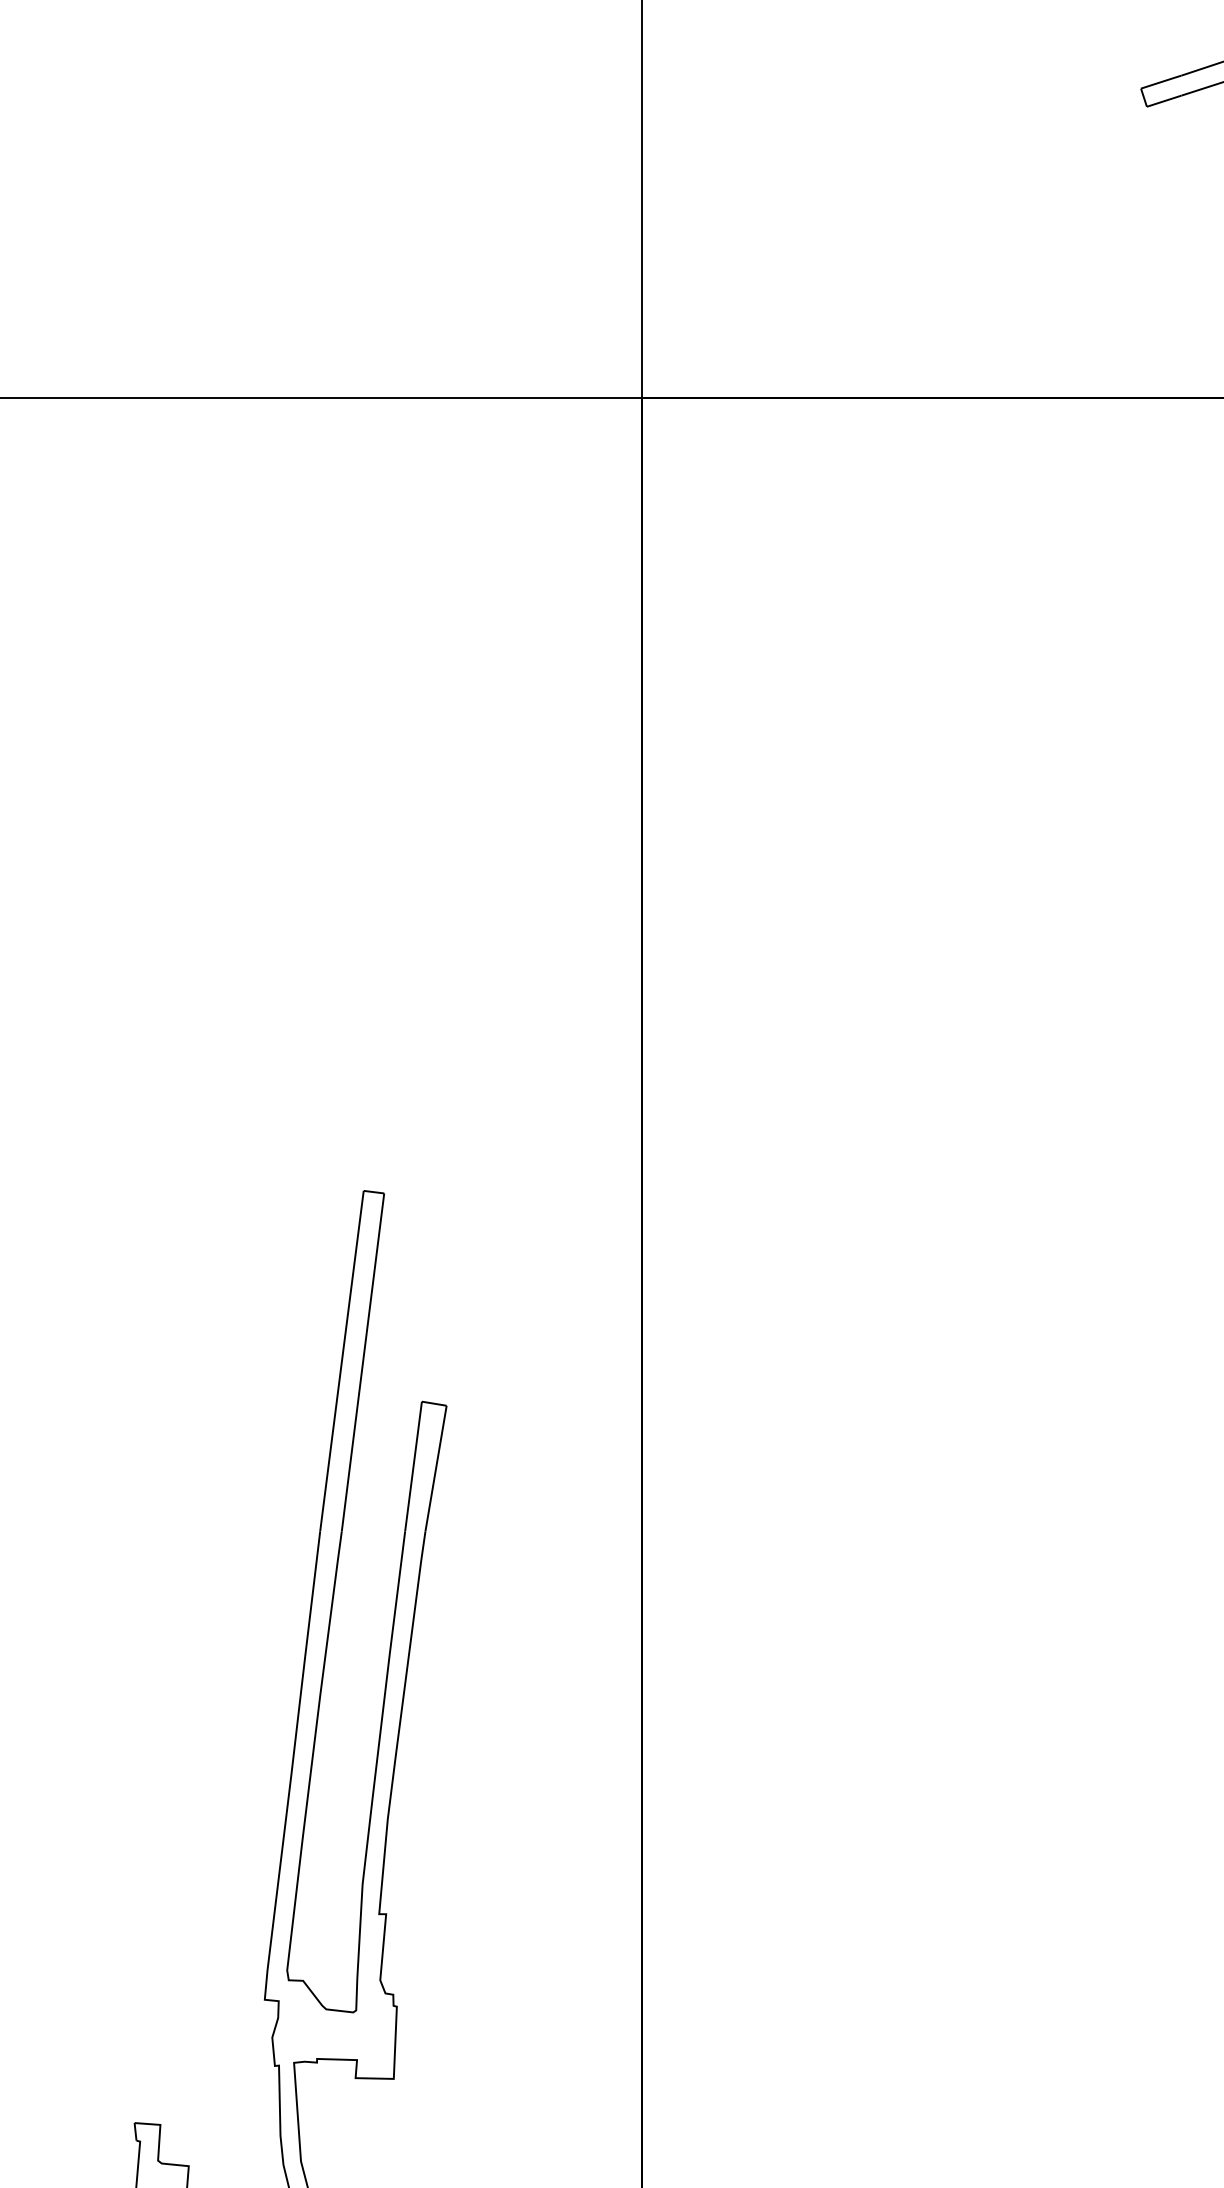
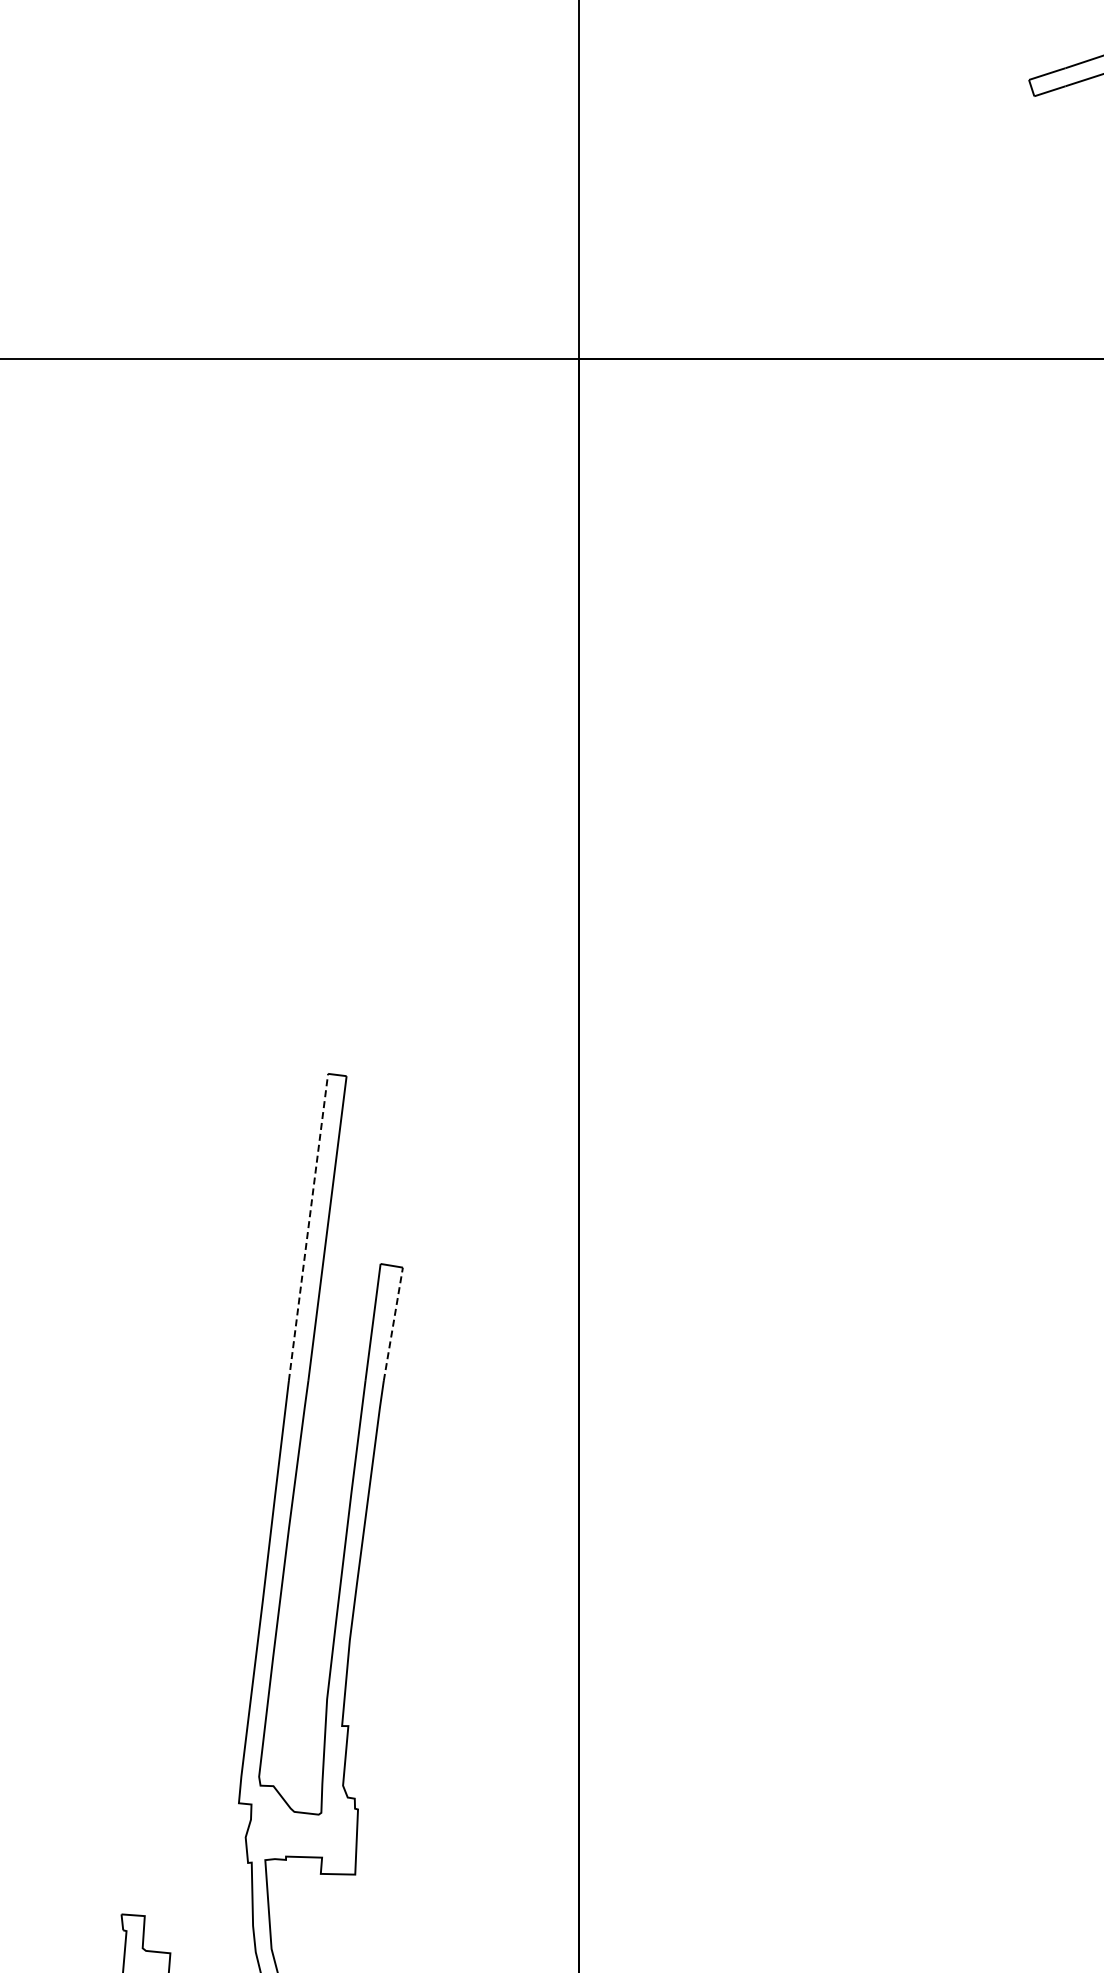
line: (341, 1361) -> (308, 1227), solid -> dashed
line: (436, 1467) -> (393, 1323), solid -> dashed

